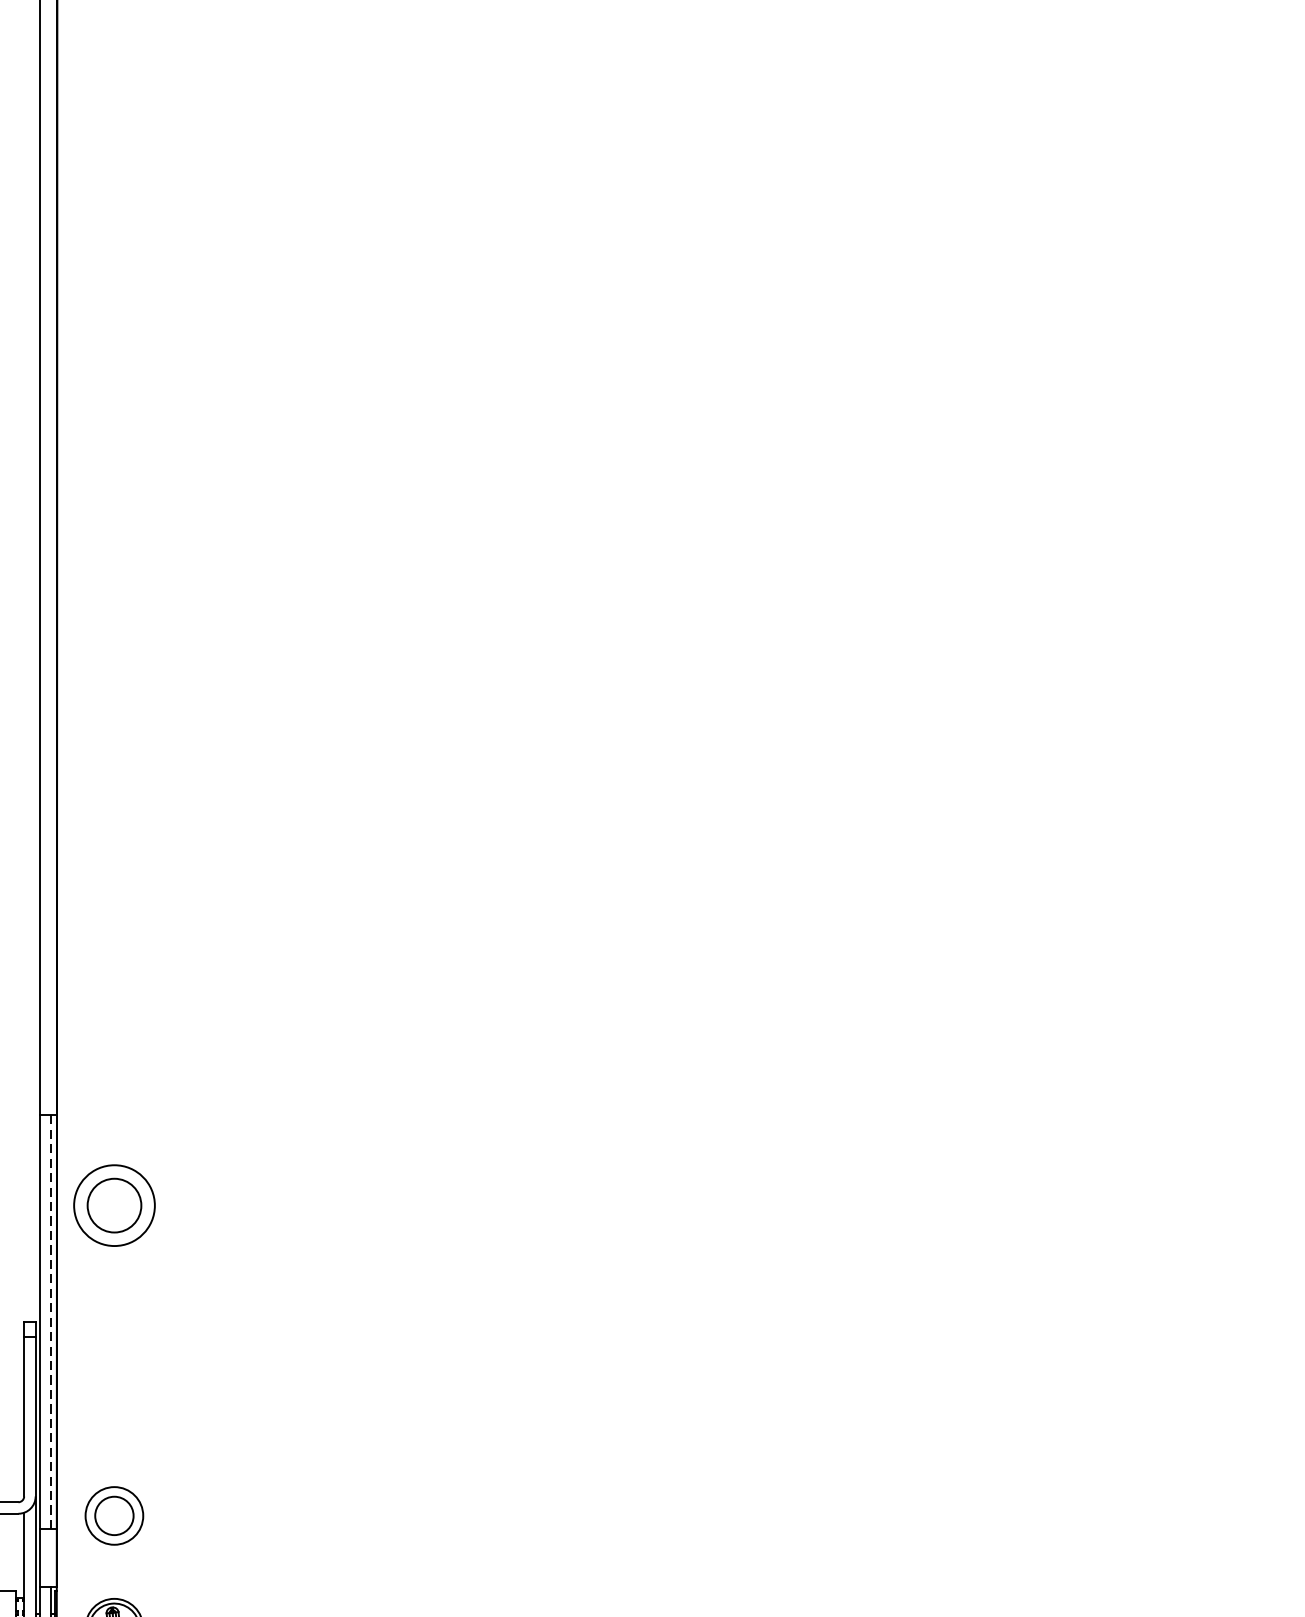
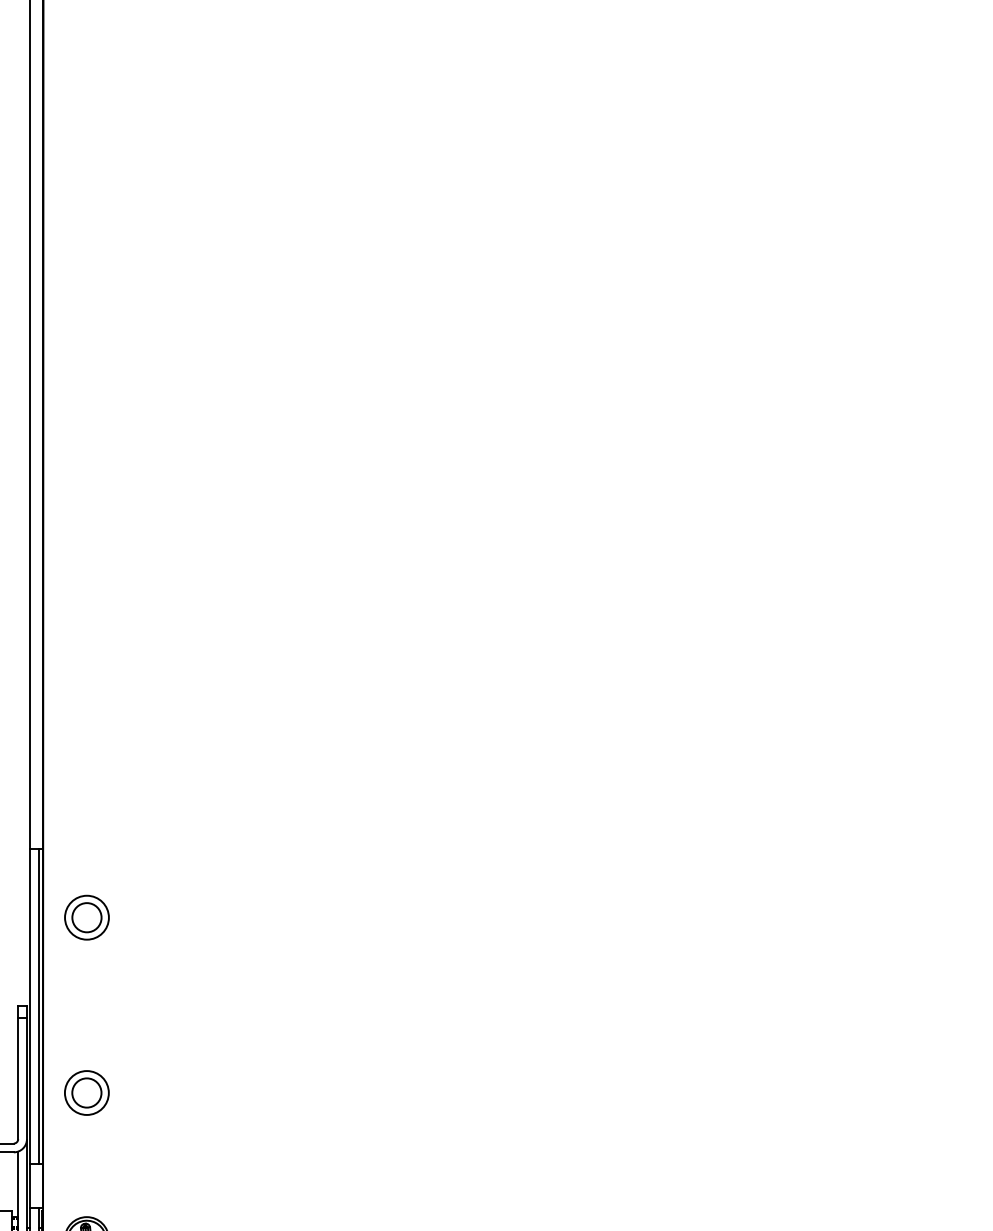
part: (113, 1205) -> (86, 917), size x0.71
line: (50, 1322) -> (38, 1006), dashed -> solid
part: (113, 1515) -> (86, 1092), moved

